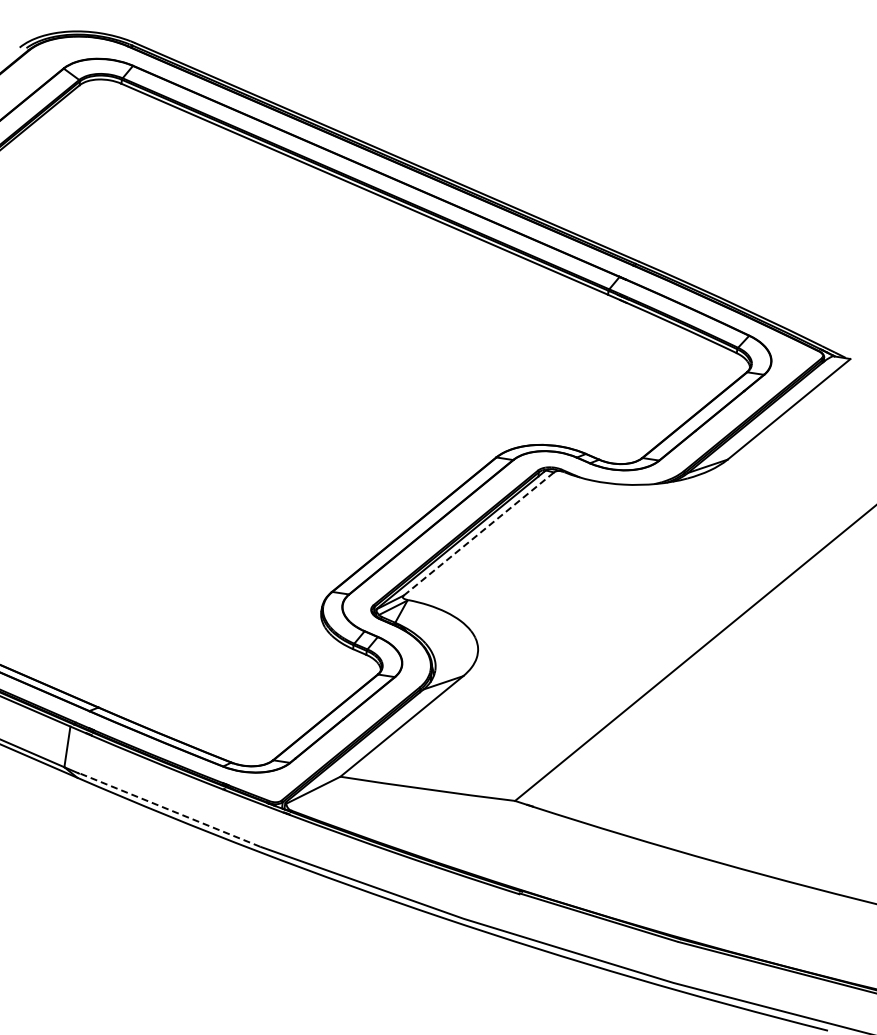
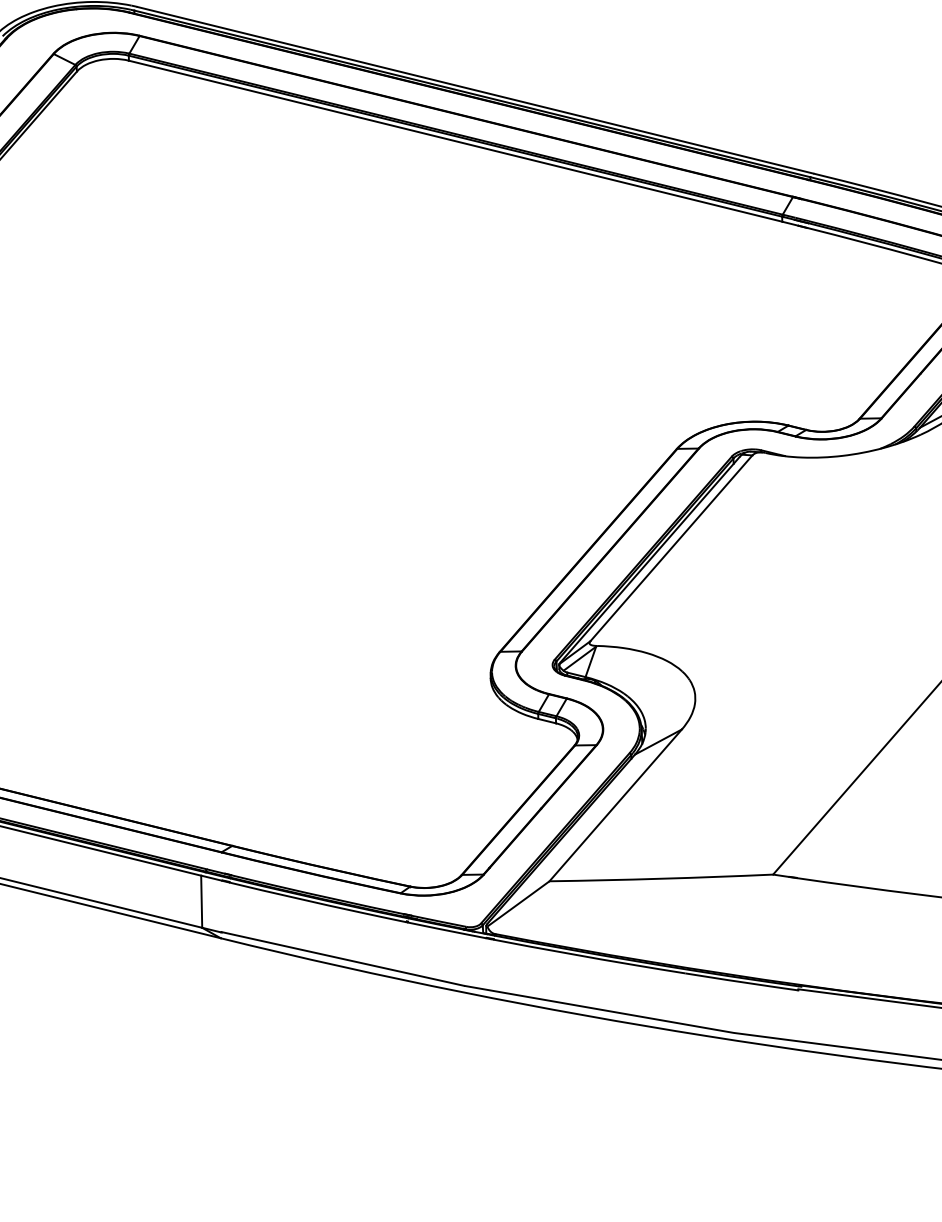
line: (479, 533) -> (672, 547), dashed -> solid
line: (169, 809) -> (342, 958), dashed -> solid

